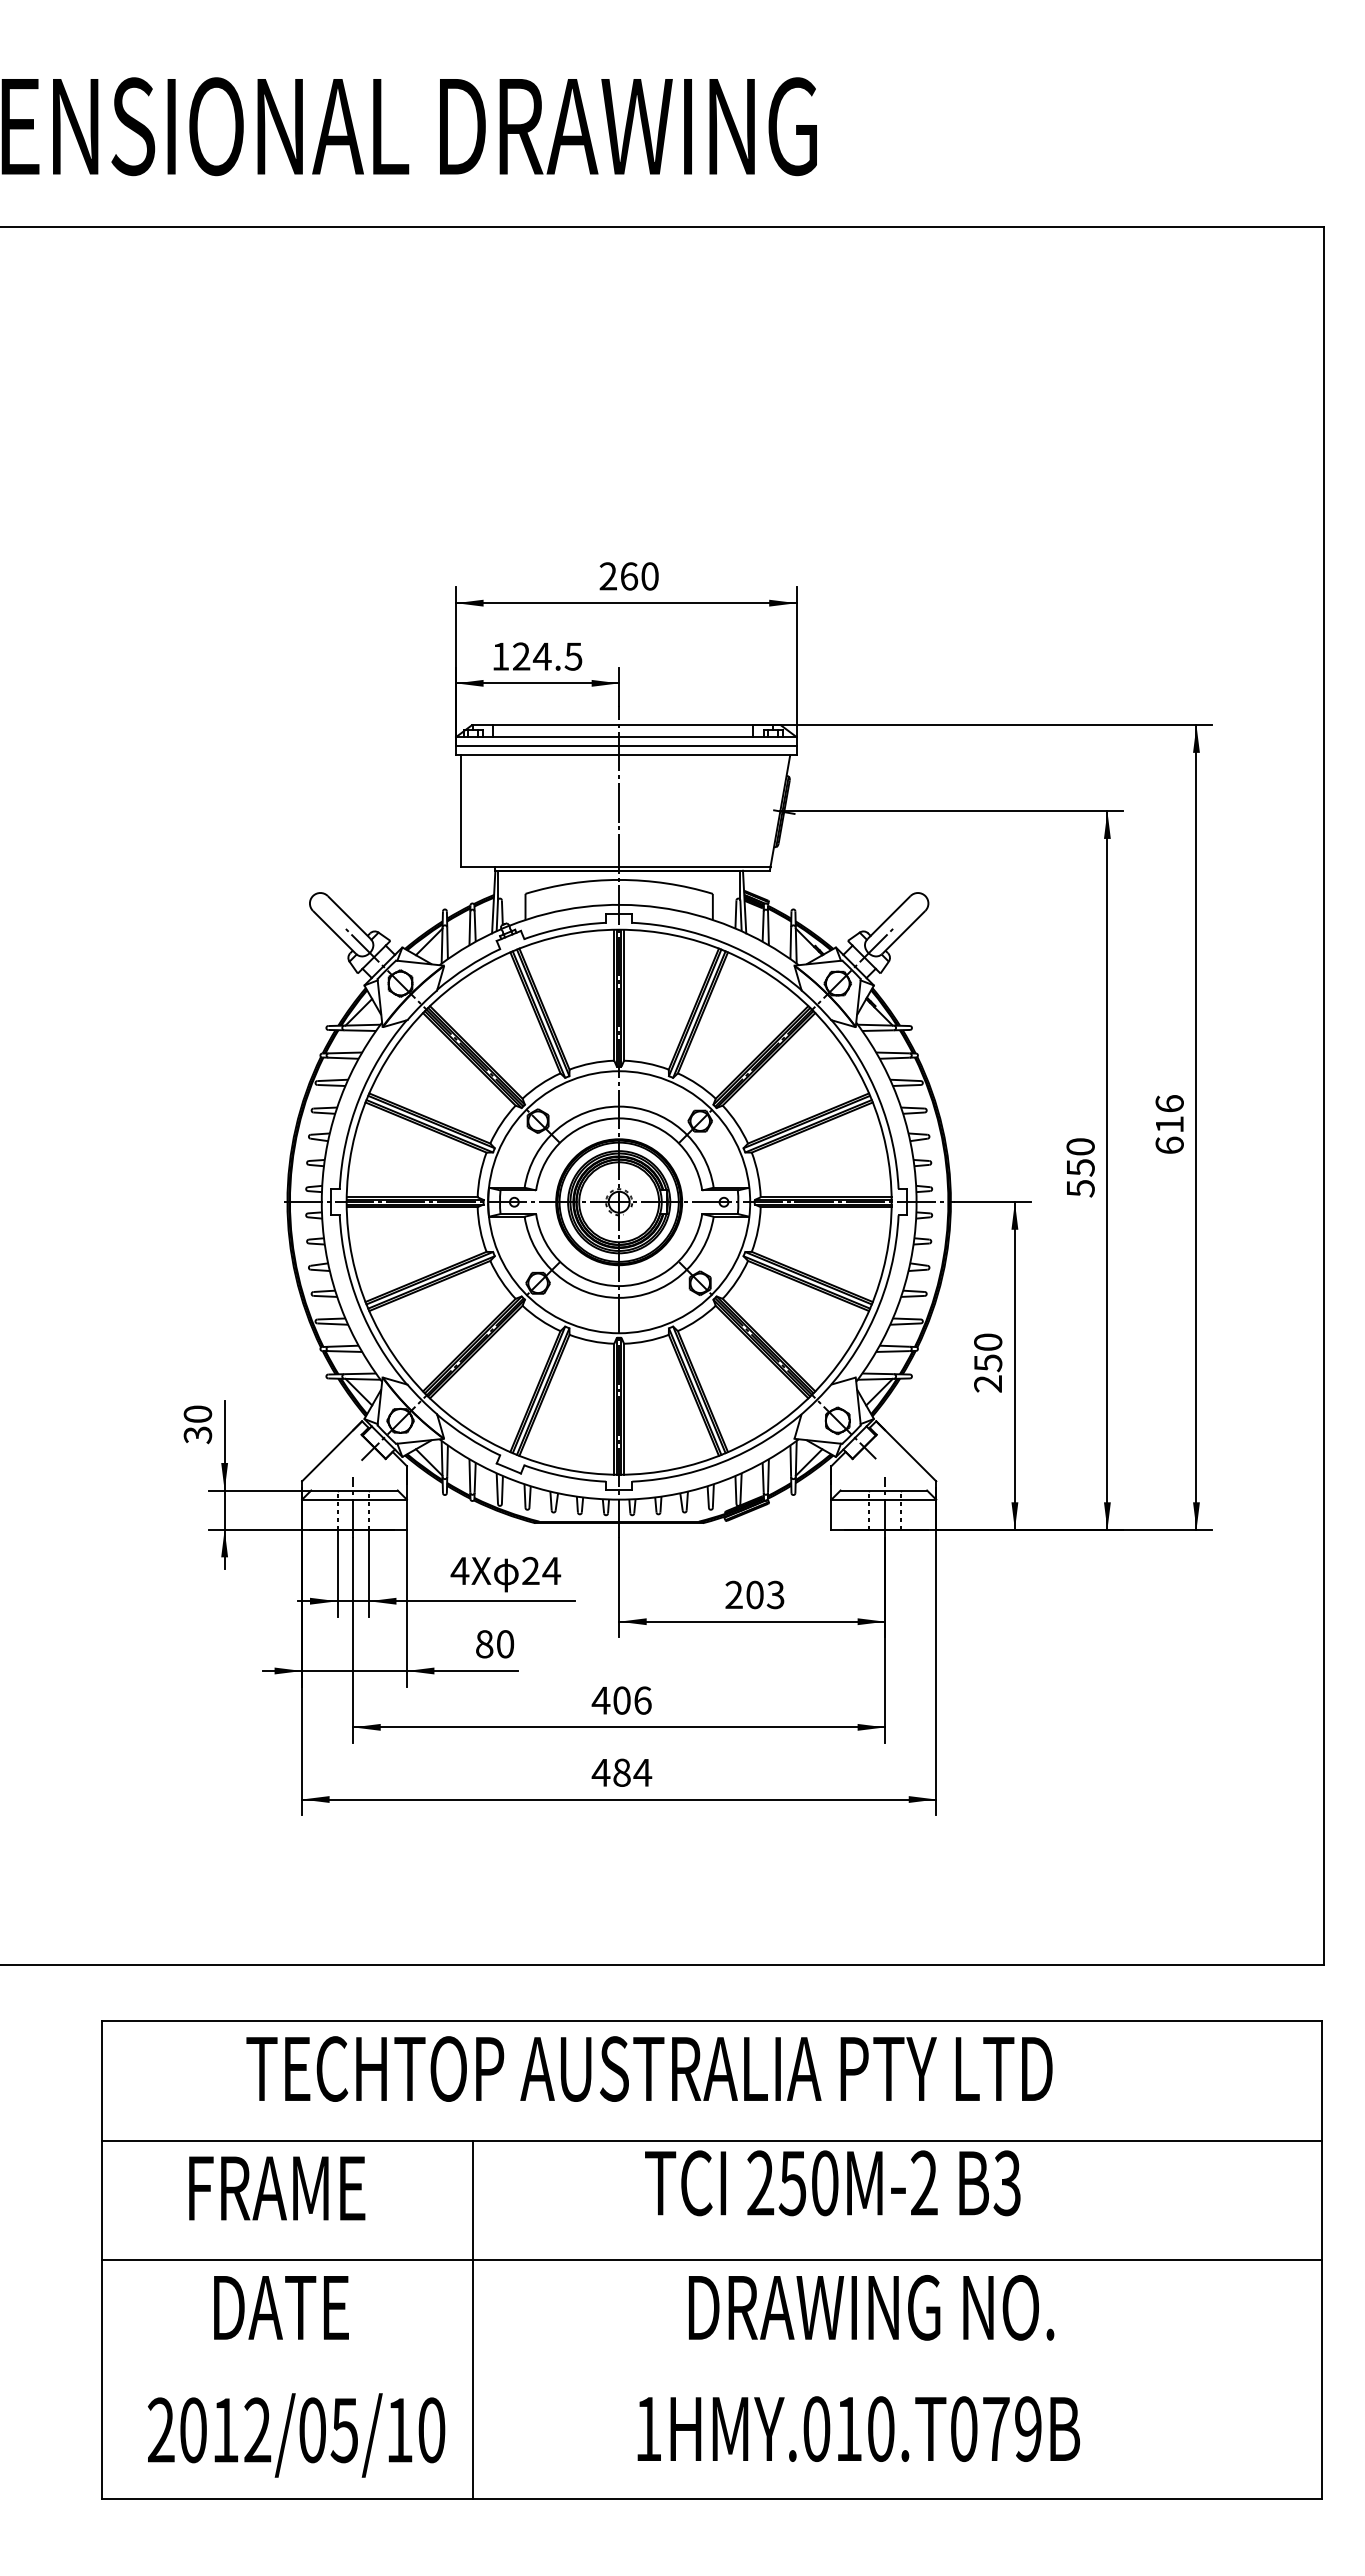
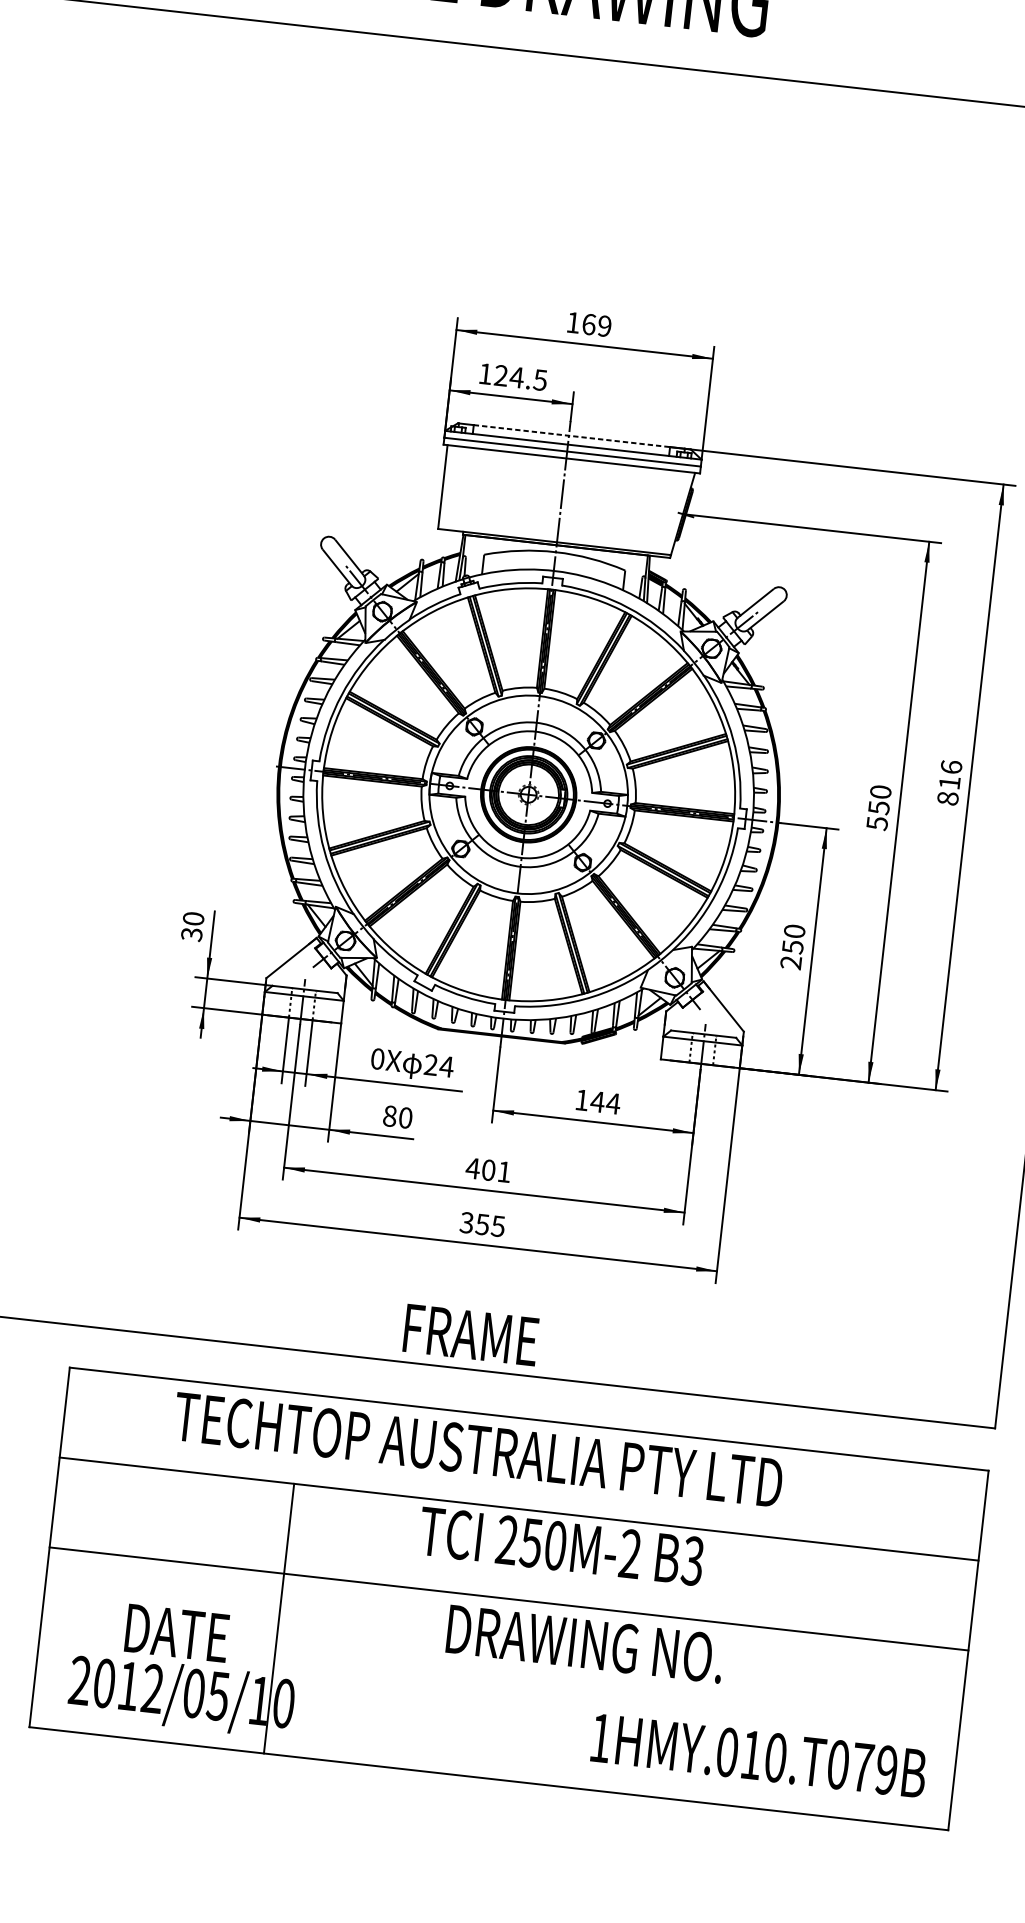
text: (628, 576) -> (588, 324), 260 -> 169
line: (623, 725) -> (572, 436), solid -> dashed
text: (1169, 1145) -> (947, 798), 616 -> 816
text: (459, 1570) -> (377, 1058), 4X -> 0X
text: (755, 1594) -> (598, 1101), 203 -> 144
text: (642, 1700) -> (504, 1171), 406 -> 401
text: (621, 1772) -> (482, 1224), 484 -> 355
text: (832, 2183) -> (561, 1546), moved
text: (277, 2188) -> (471, 1335), moved
text: (281, 2307) -> (177, 1633), moved
text: (871, 2307) -> (585, 1643), moved
line: (472, 2319) -> (278, 1618), moved
text: (858, 2428) -> (758, 1755), moved

